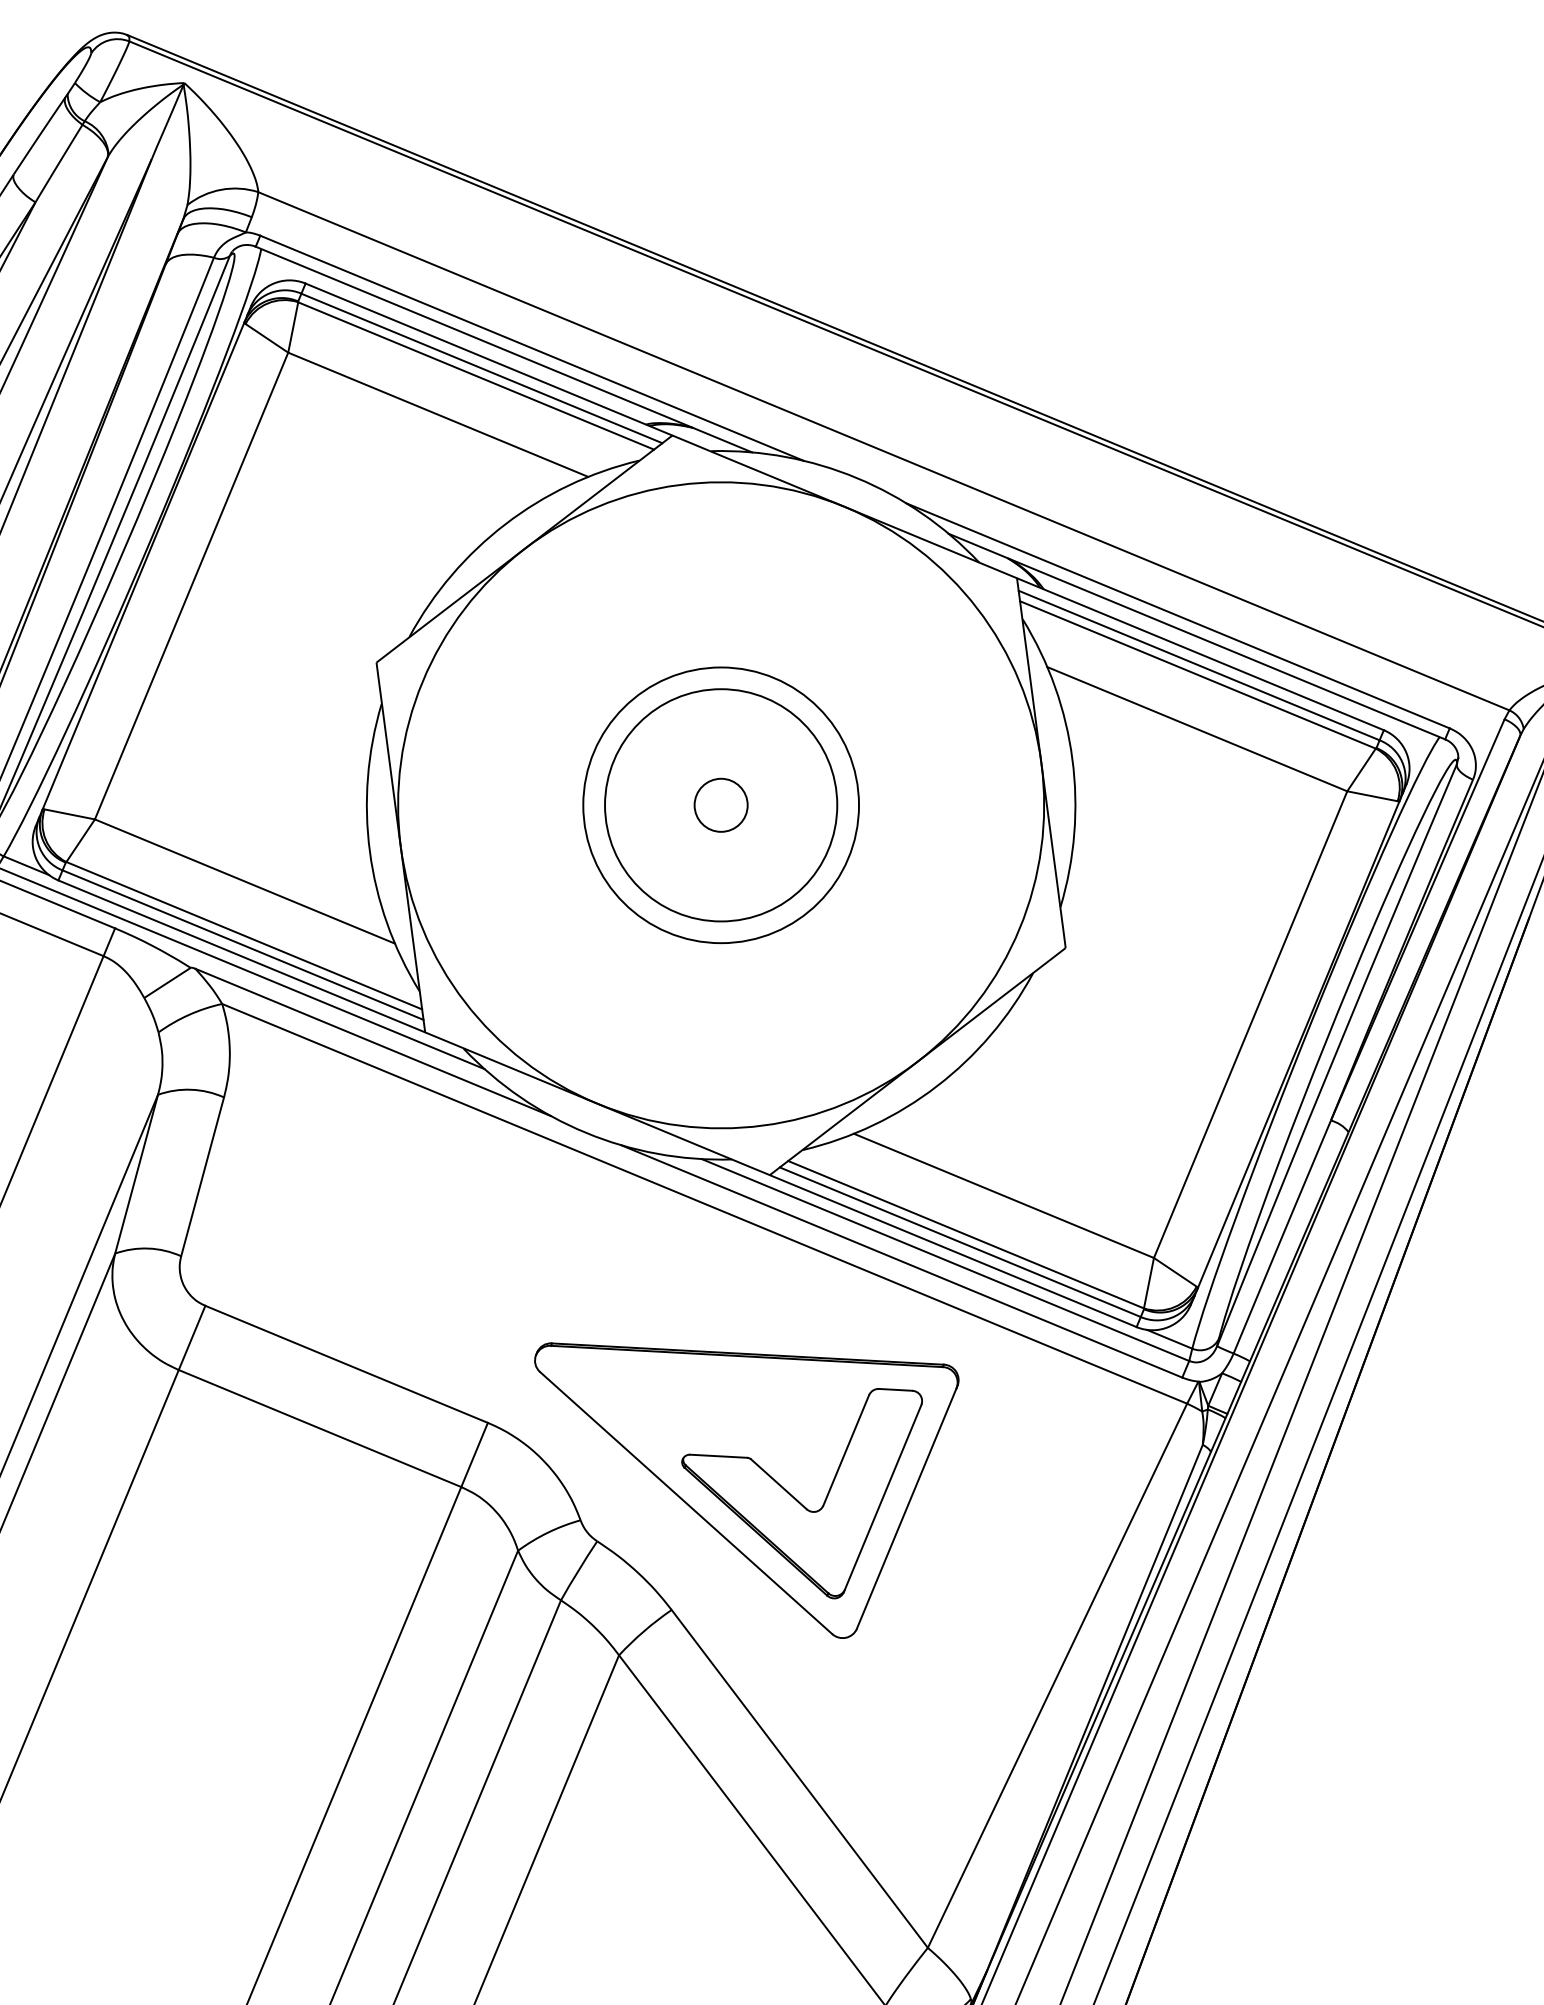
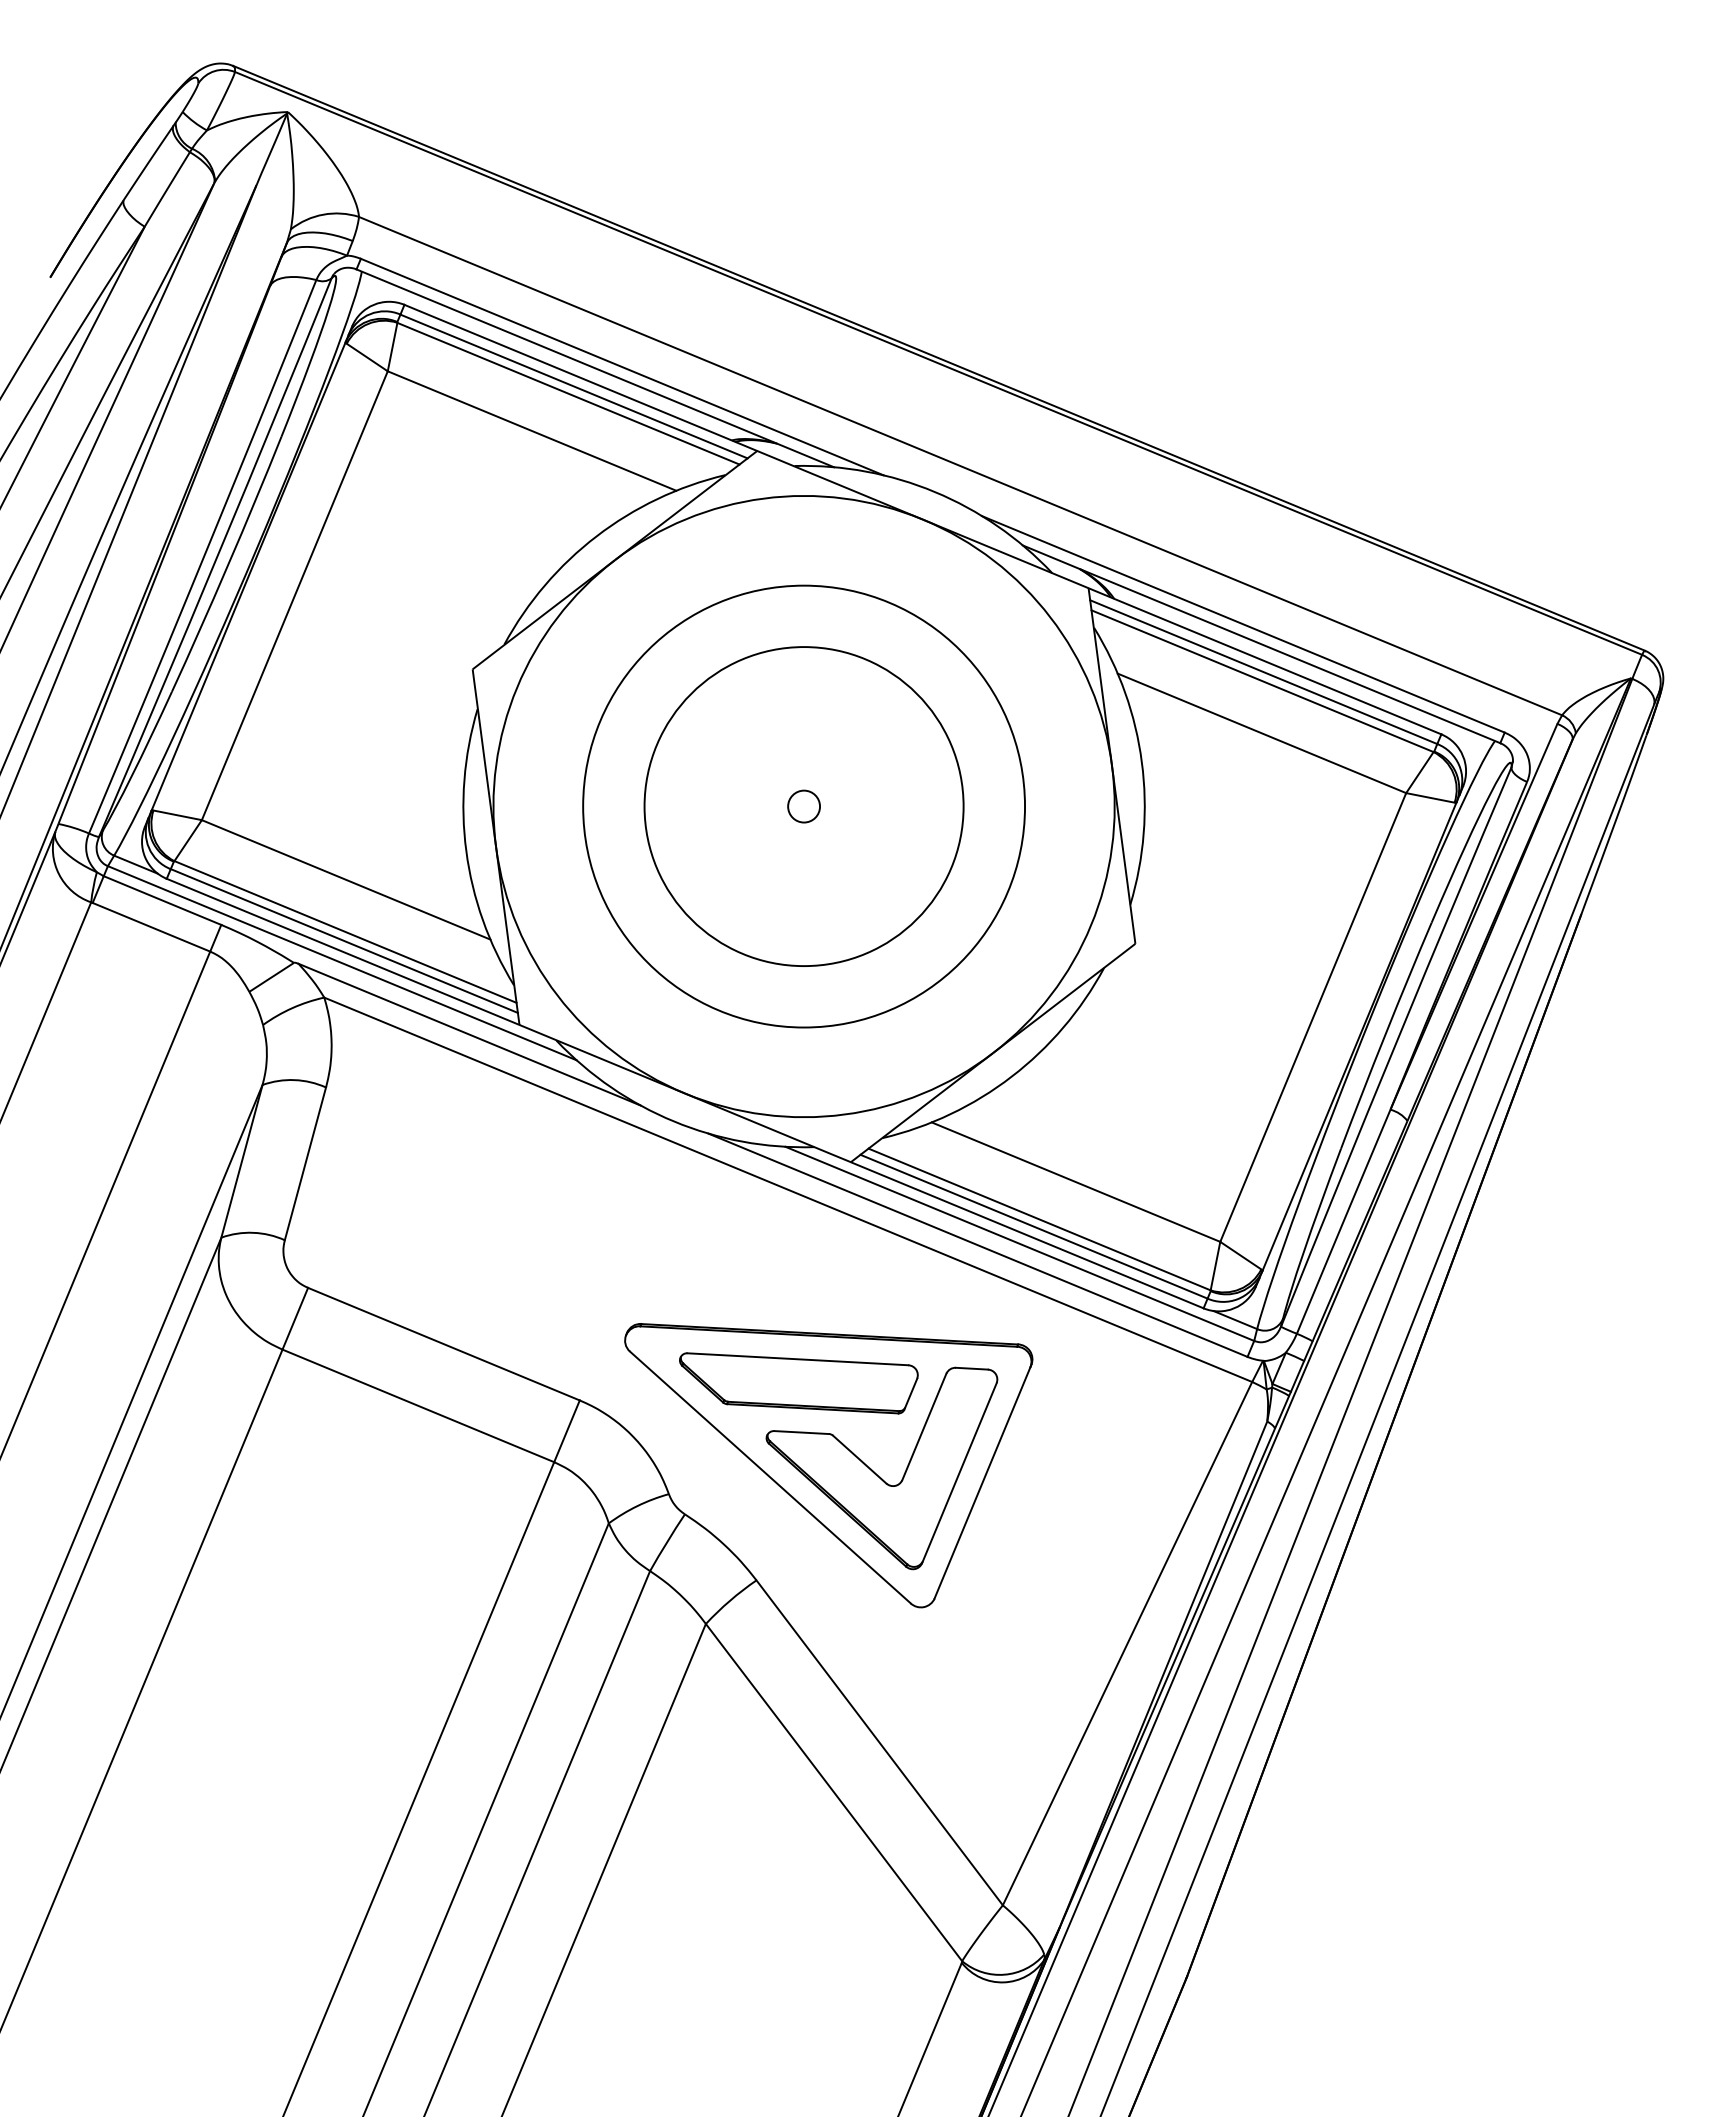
circle: (720, 805) -> (803, 806), size x1.43
circle: (721, 805) -> (804, 806), size x0.62
circle: (721, 805) -> (804, 806), size x1.67
part: (715, 1405) -> (798, 1383), added

